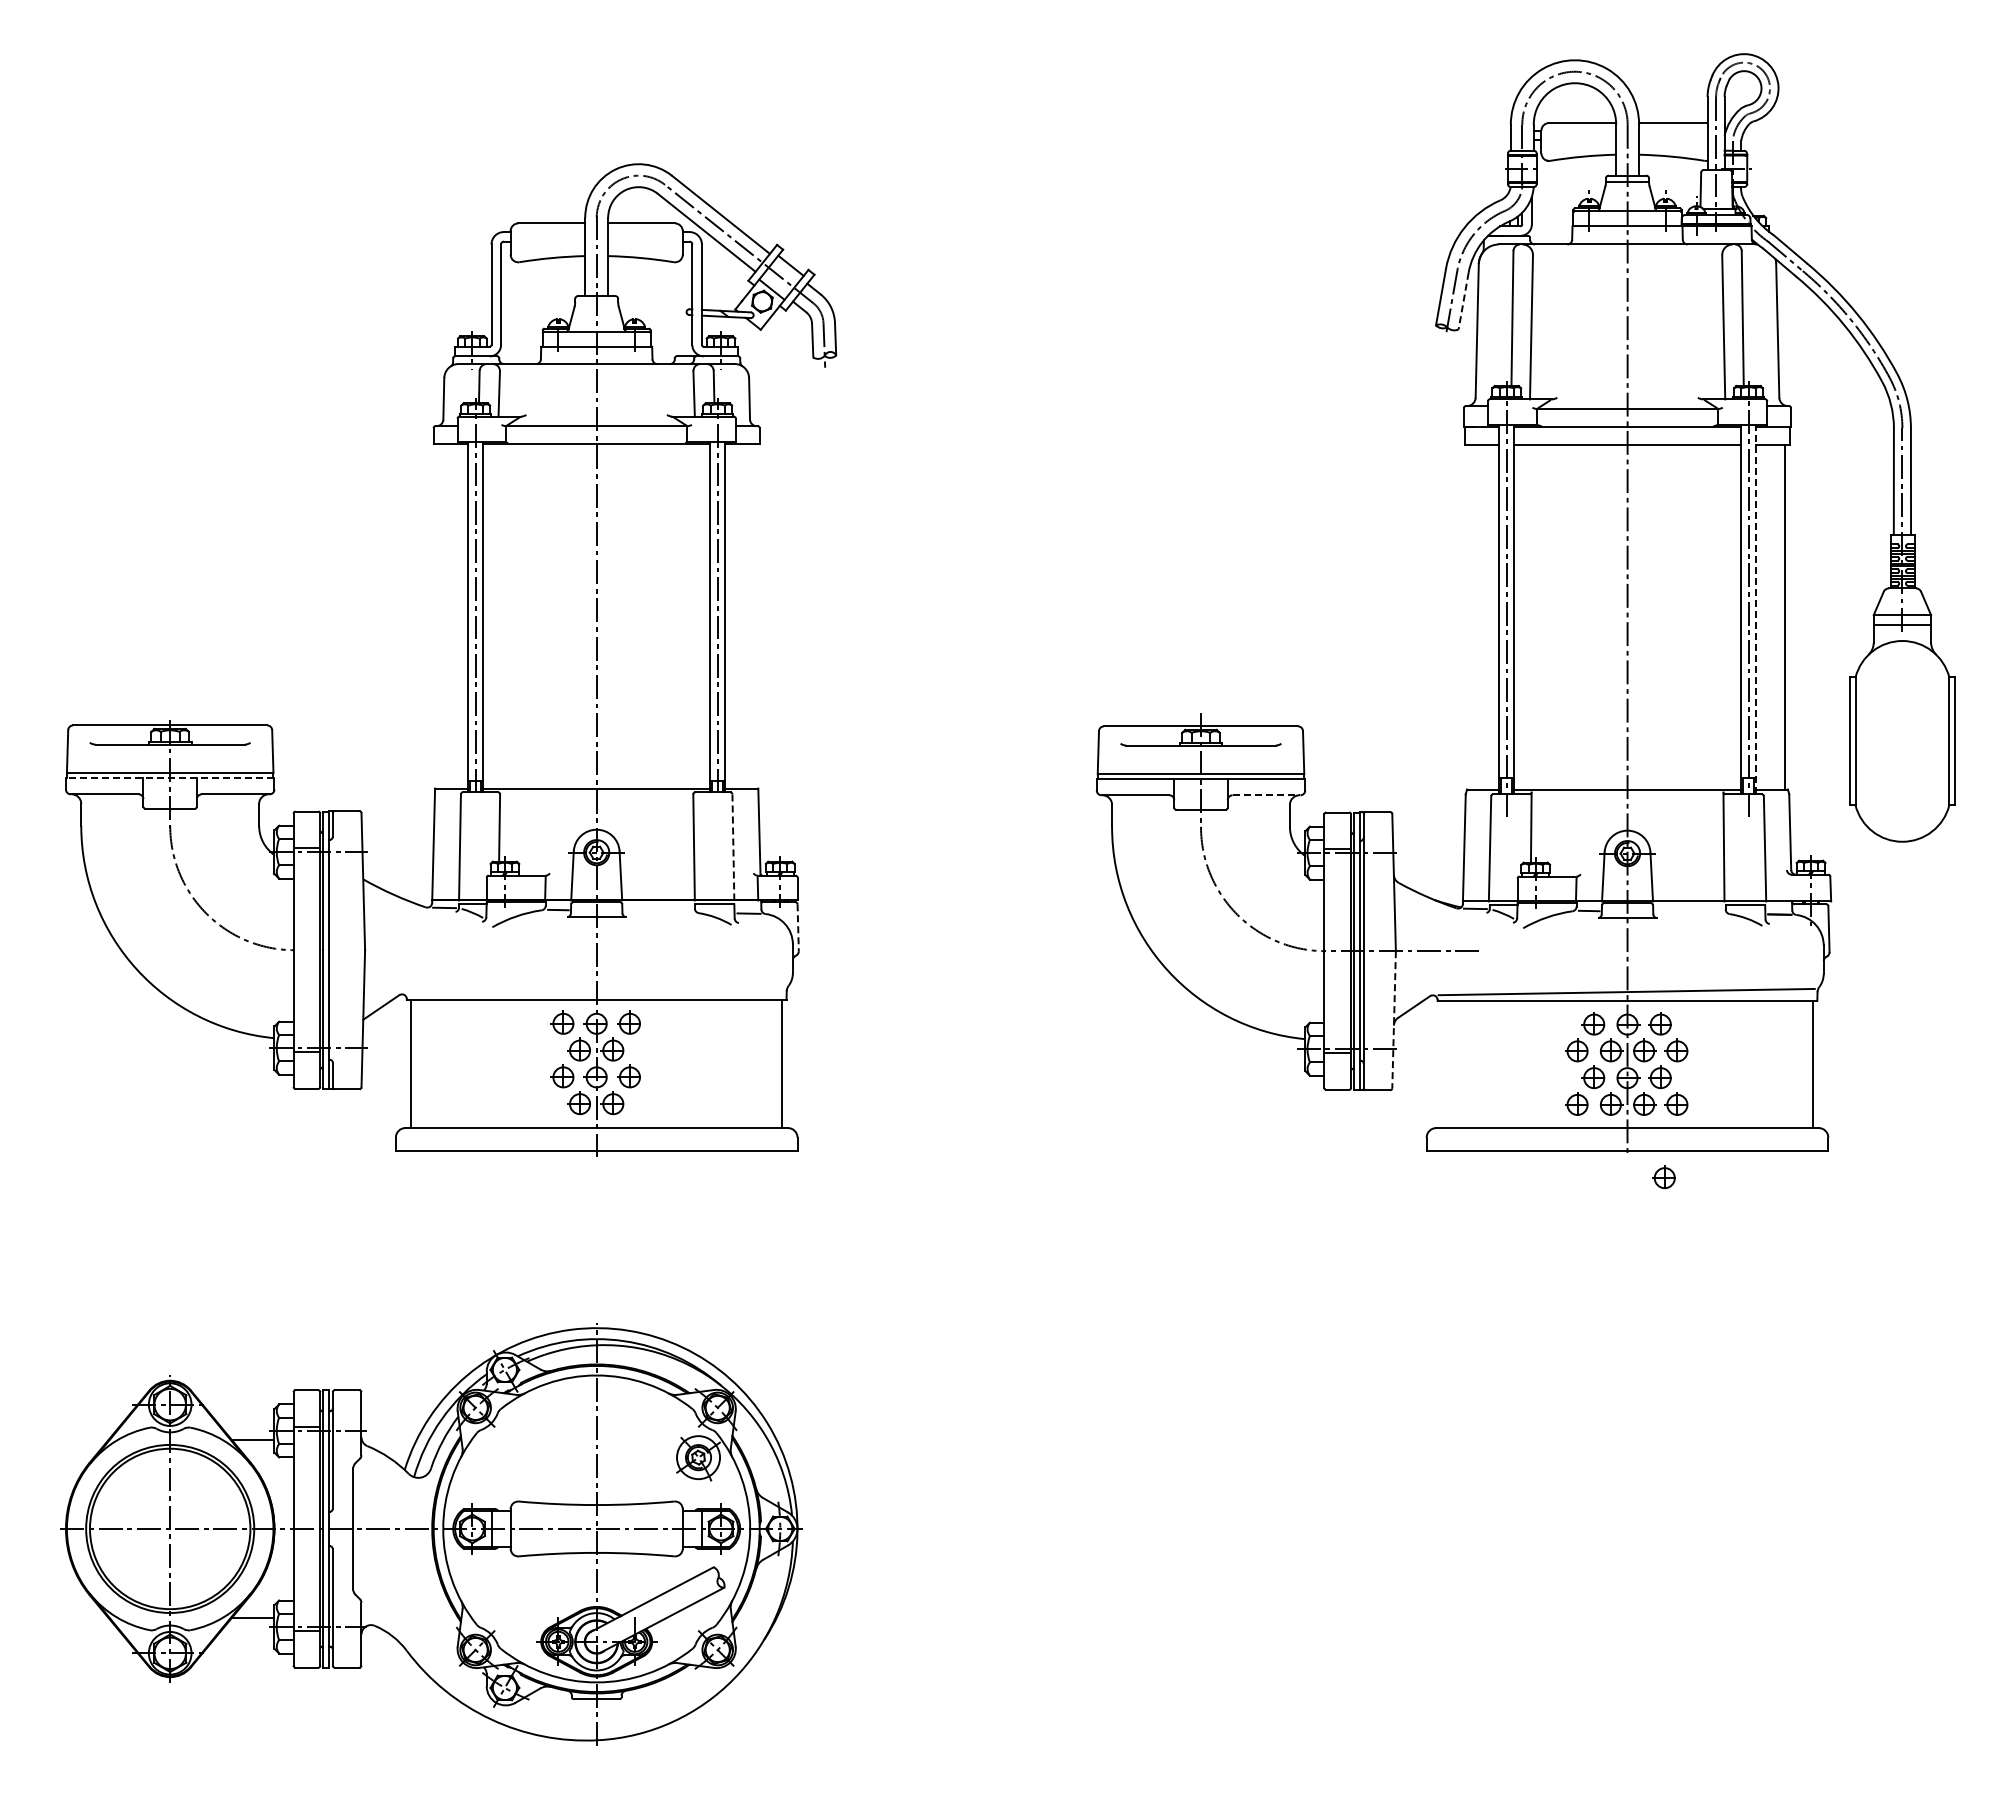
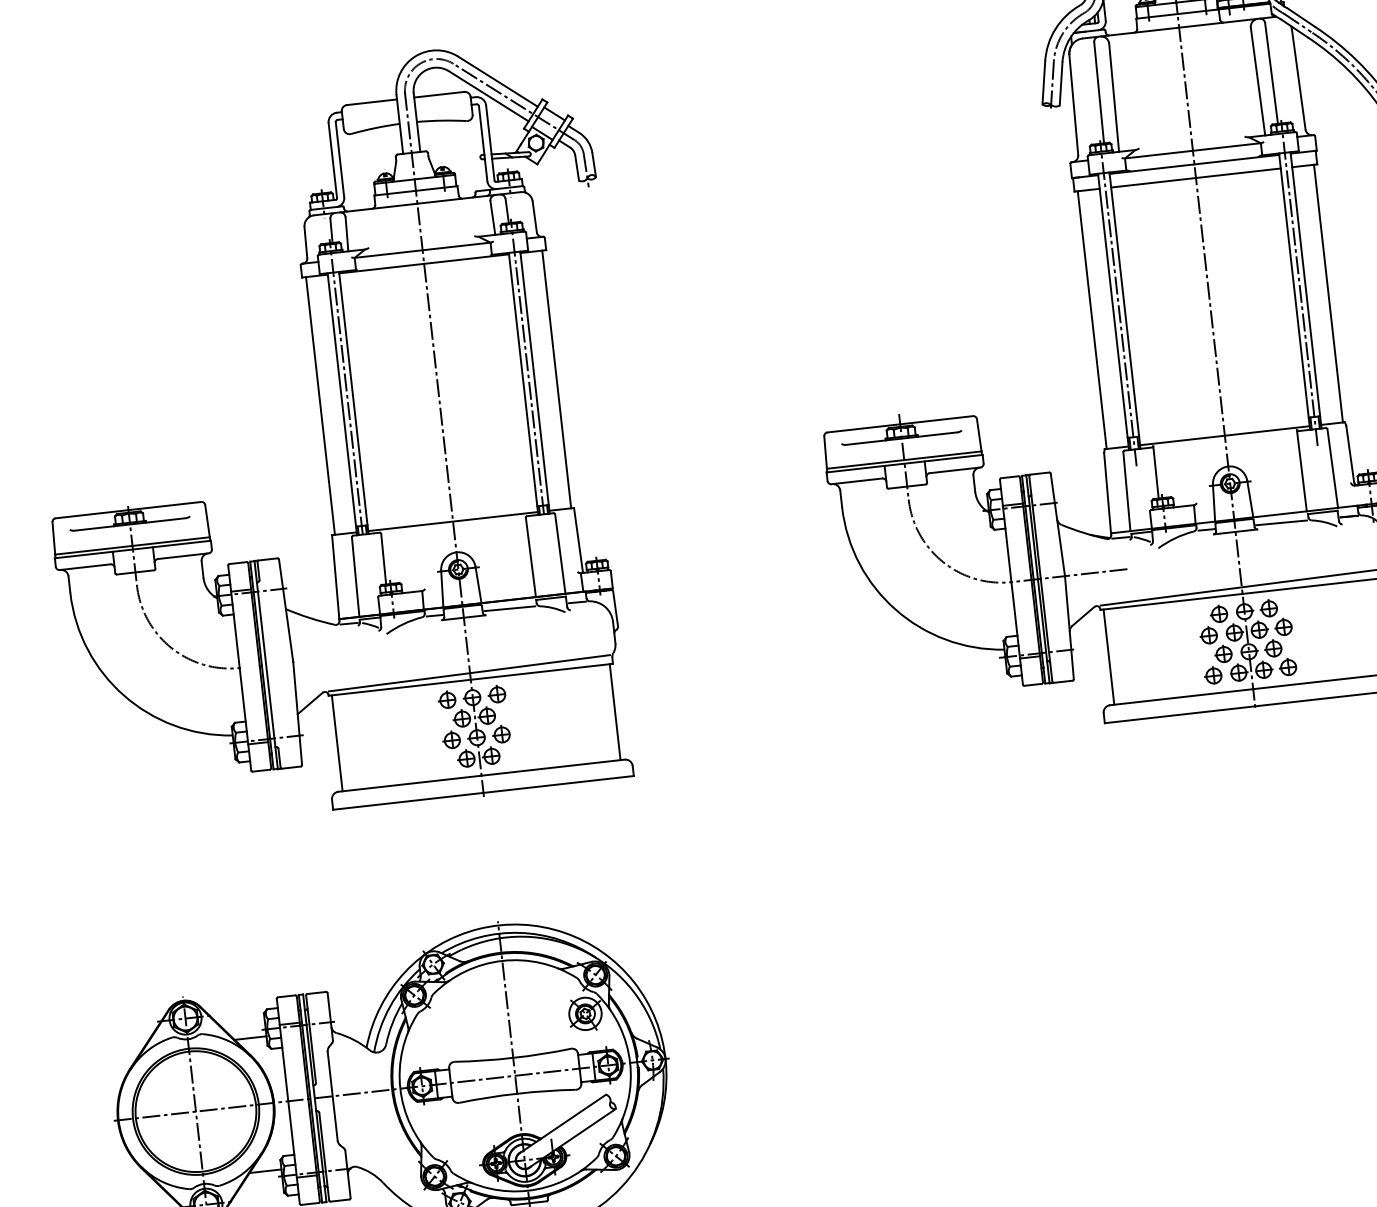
line: (1463, 301) -> (1061, 84), dashed -> solid
line: (1756, 609) -> (1306, 290), dashed -> solid
line: (438, 616) -> (320, 406), added
line: (754, 616) -> (556, 379), added
line: (1469, 617) -> (1092, 320), added
line: (169, 778) -> (132, 549), dashed -> solid
line: (1266, 795) -> (955, 470), dashed -> solid
line: (733, 846) -> (560, 553), dashed -> solid
line: (658, 911) -> (509, 608), added
line: (1689, 912) -> (1281, 522), added
line: (798, 928) -> (615, 609), dashed -> solid
line: (595, 991) -> (469, 673), added
line: (1394, 1019) -> (1069, 627), dashed -> solid
line: (1441, 1064) -> (1108, 657), added
part: (1663, 1177) -> (1284, 723), removed

